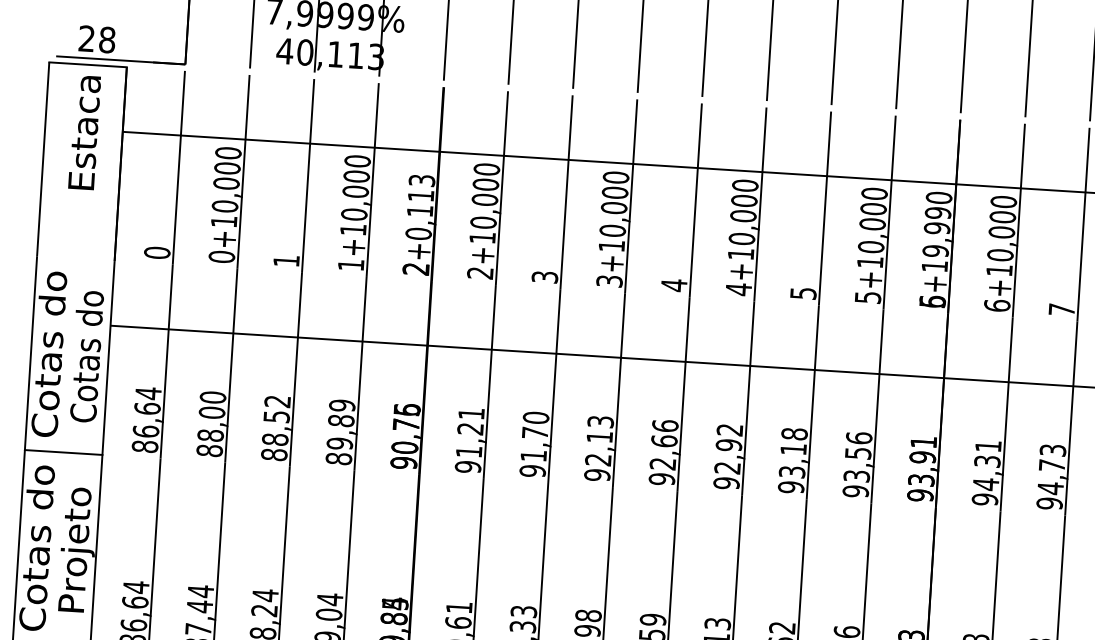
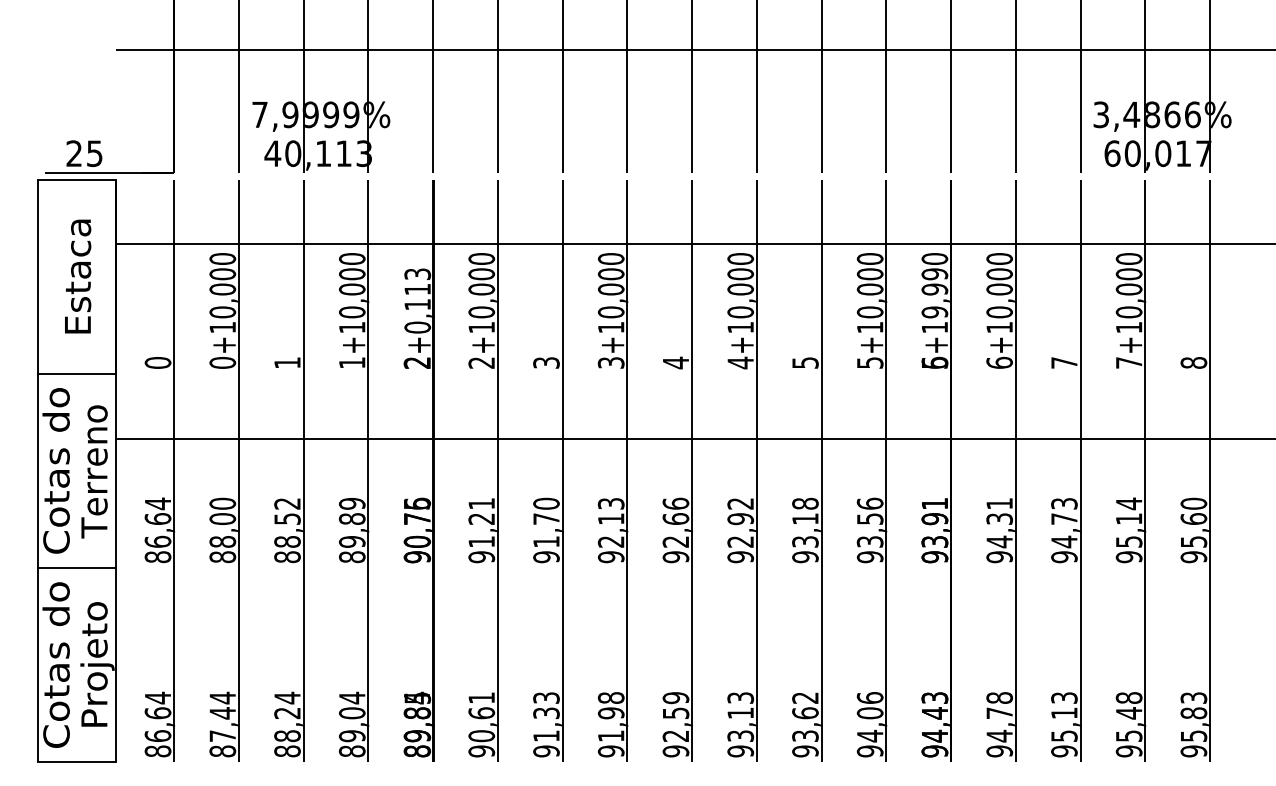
text: (107, 39) -> (94, 153), 28 -> 25
text: (85, 132) -> (78, 276), moved
line: (75, 258) -> (76, 373), added
text: (86, 357) -> (93, 471), Cotas do -> Terreno

